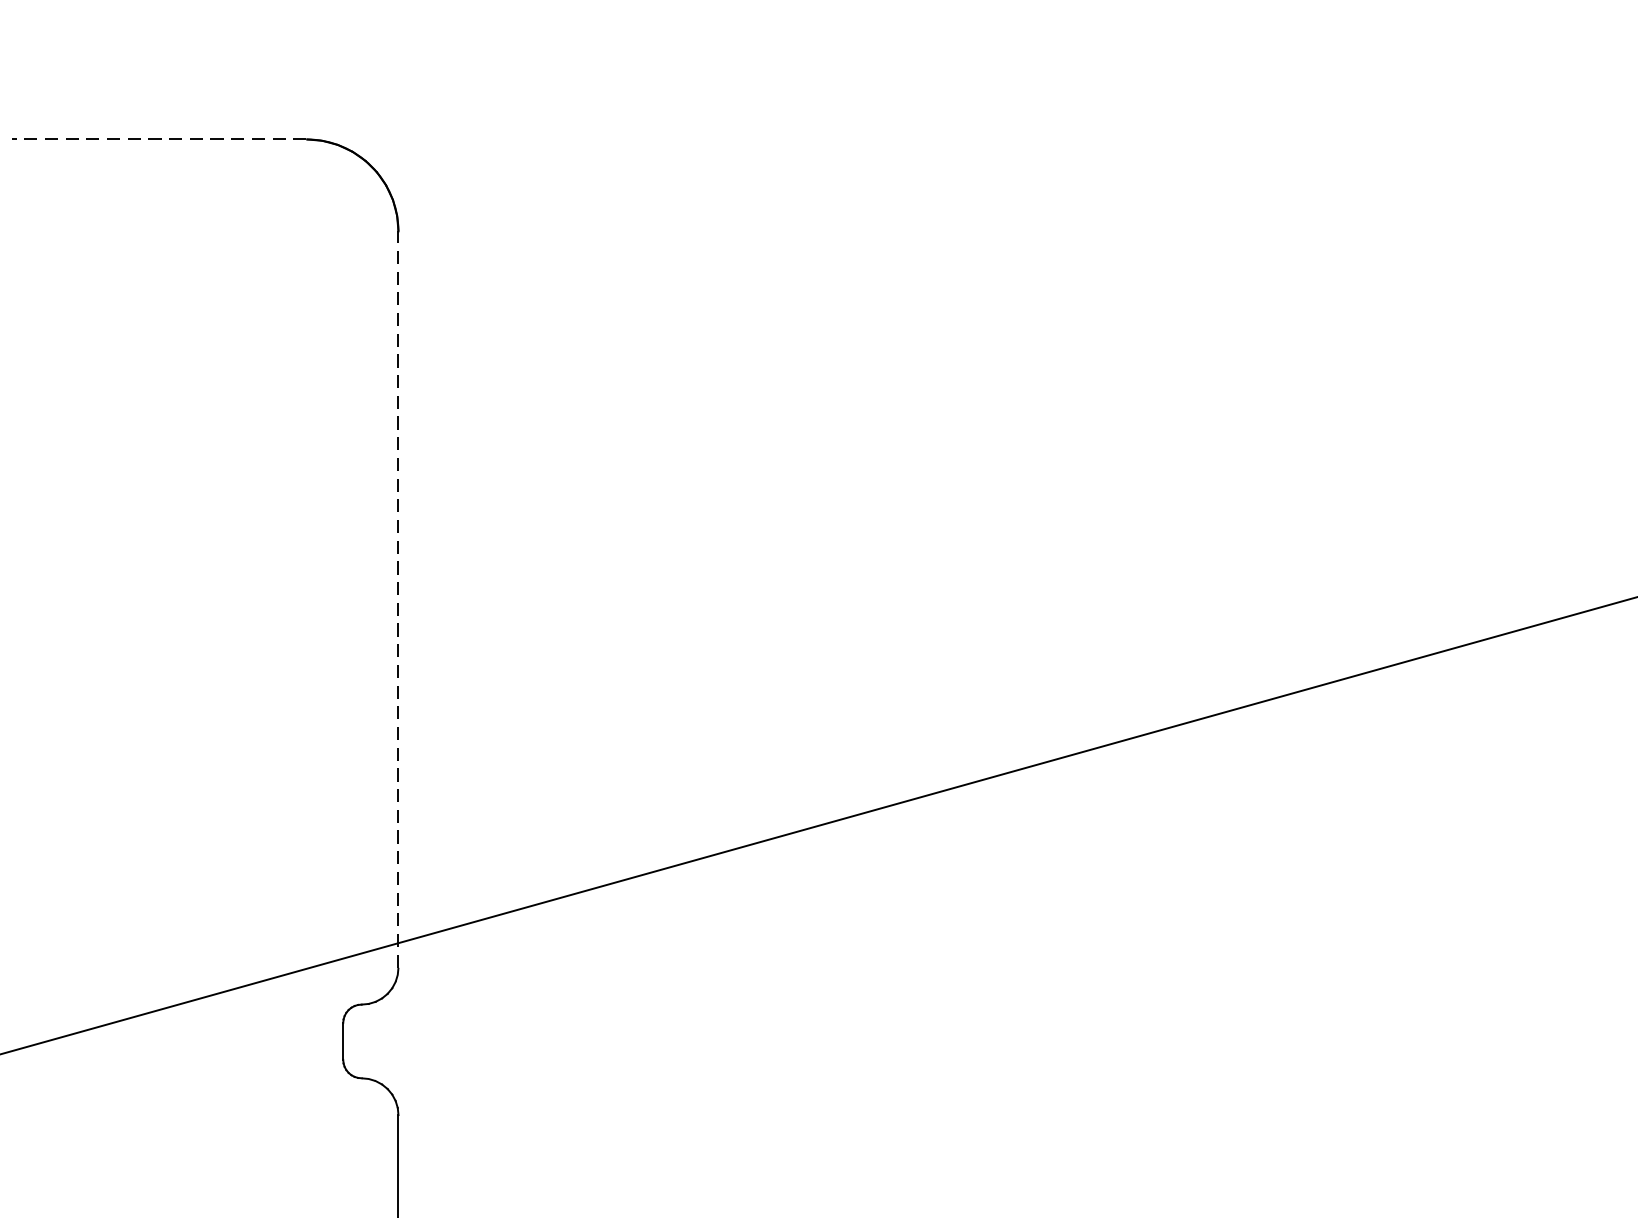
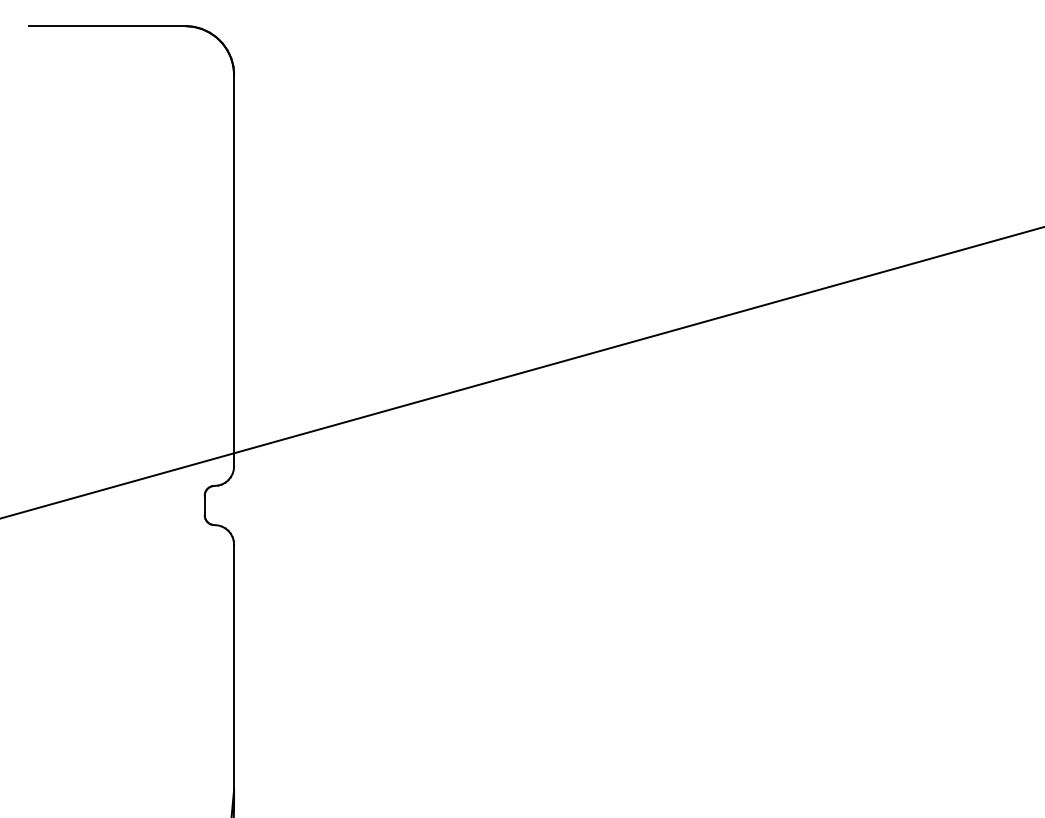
line: (158, 140) -> (106, 26), dashed -> solid
line: (399, 599) -> (234, 270), dashed -> solid

